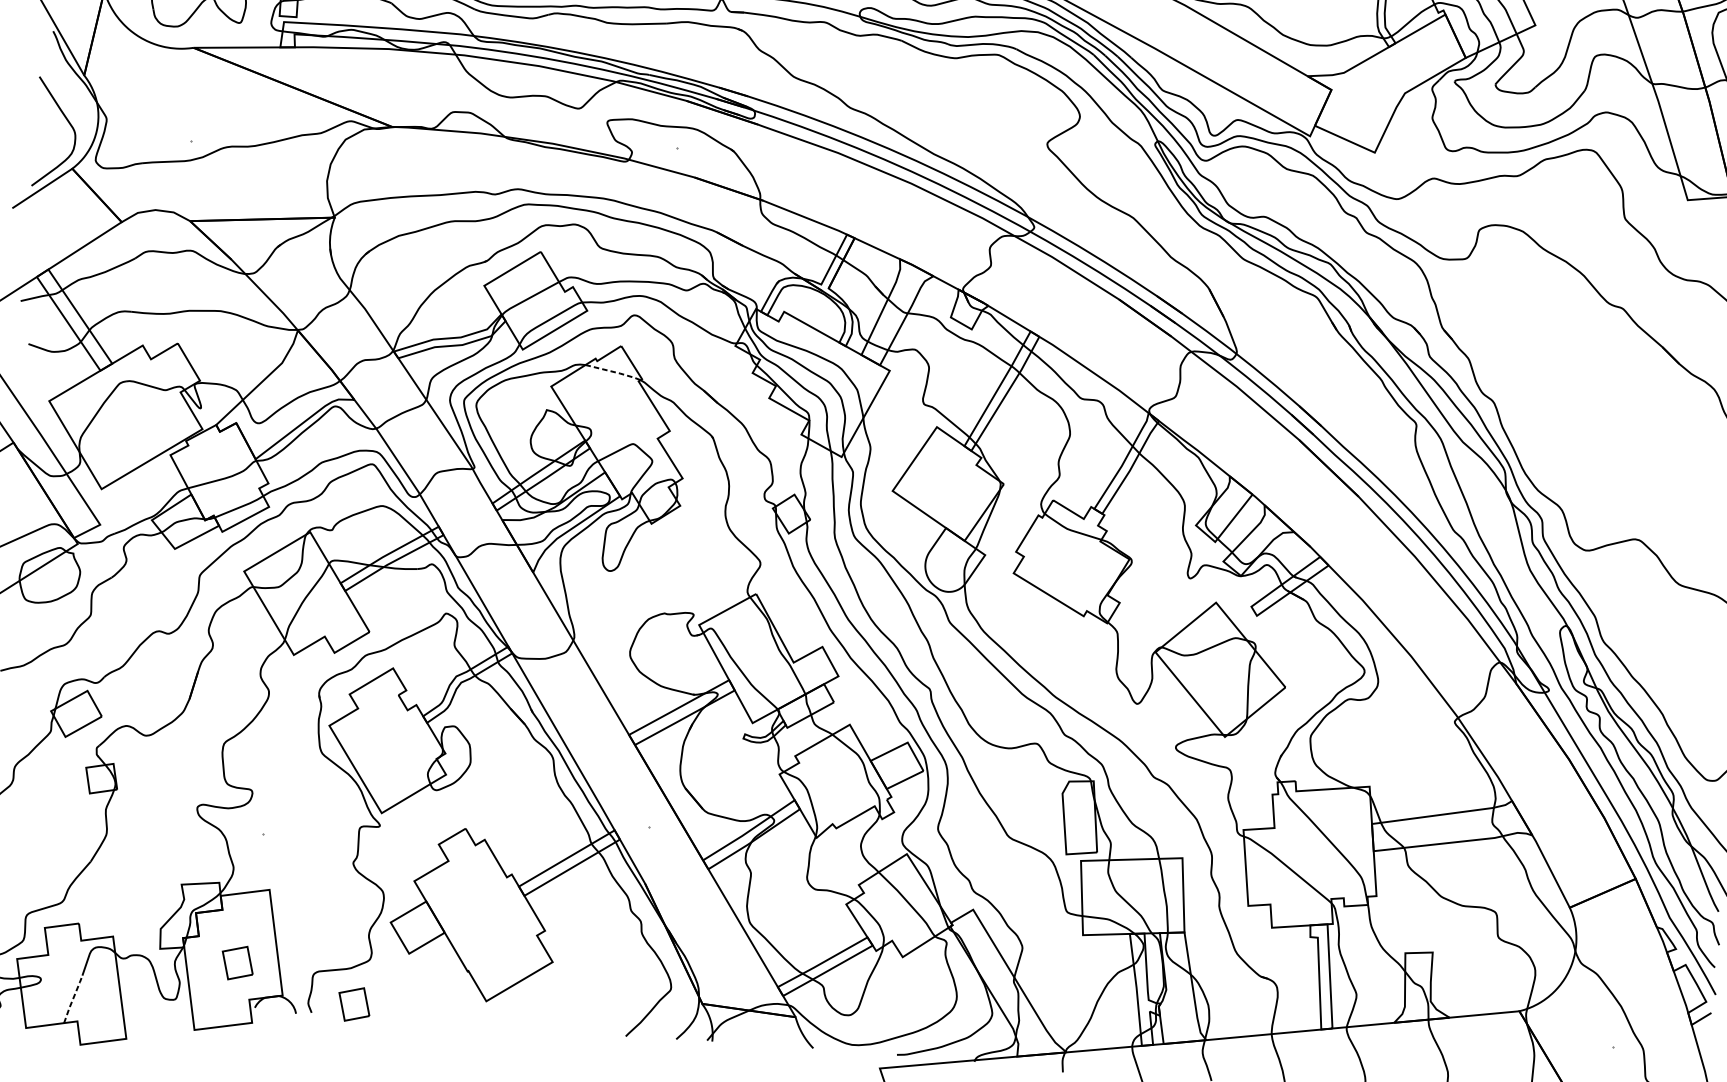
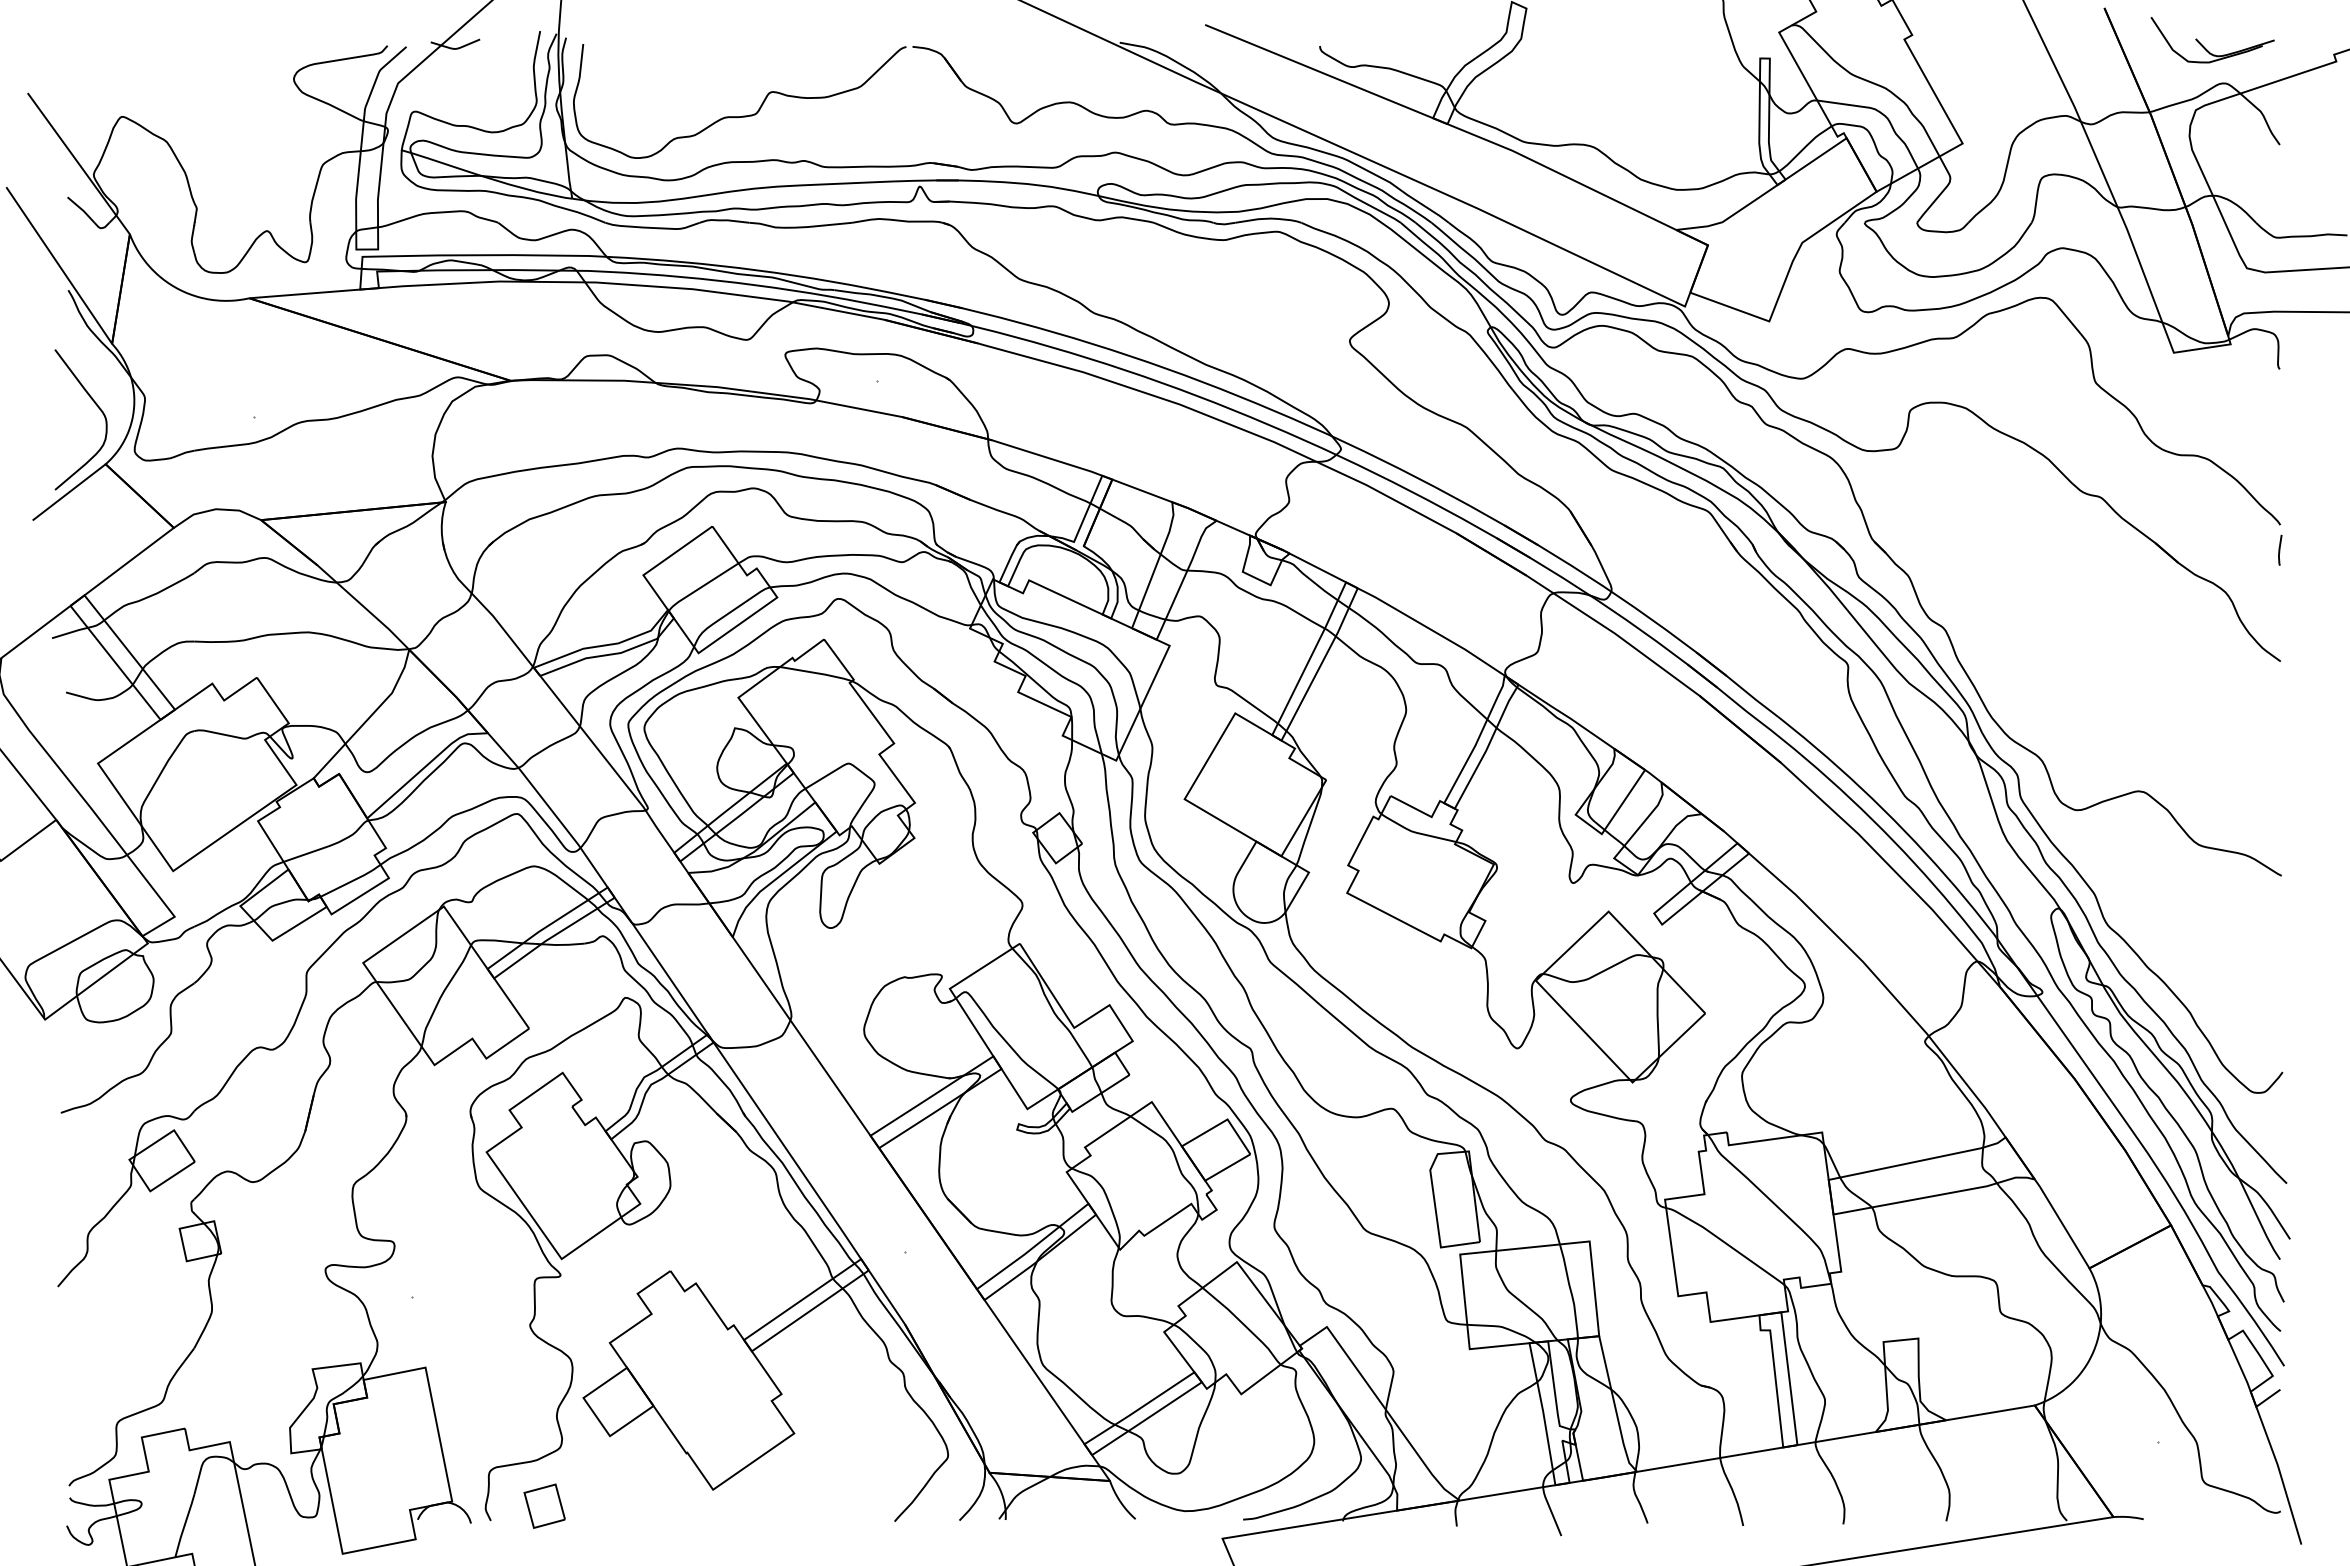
line: (614, 372) -> (818, 673), dashed -> solid
part: (237, 962) -> (391, 1463), removed
line: (73, 998) -> (184, 1525), dashed -> solid

